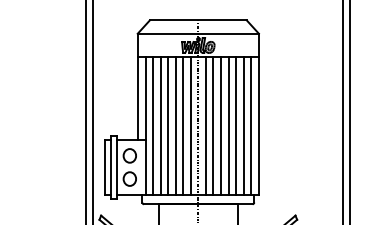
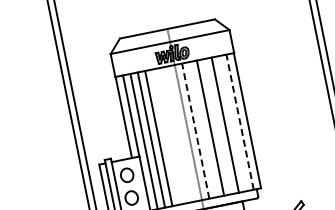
line: (175, 126) -> (166, 137), removed
line: (183, 126) -> (173, 135), removed
line: (190, 126) -> (180, 134), removed
line: (205, 126) -> (195, 131), solid -> dashed
line: (213, 126) -> (203, 129), removed
line: (228, 126) -> (218, 126), removed
line: (243, 126) -> (232, 124), removed
line: (251, 126) -> (240, 122), solid -> dashed

